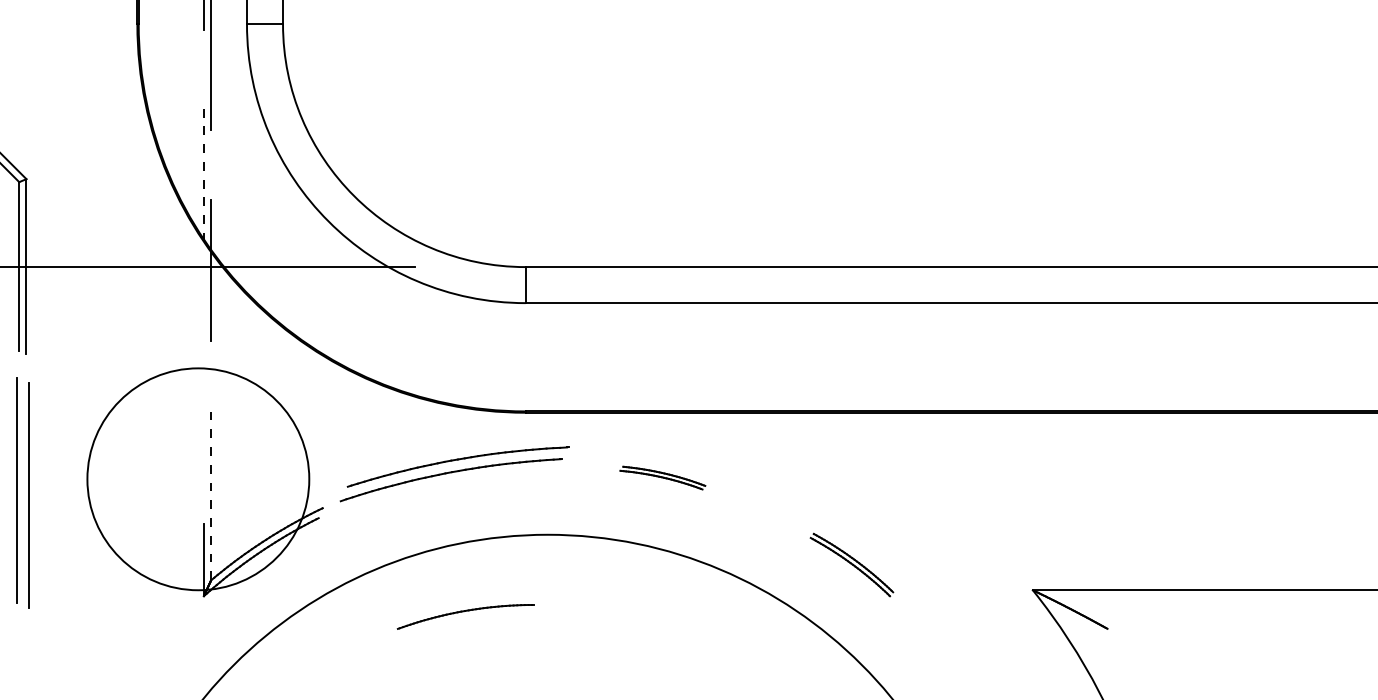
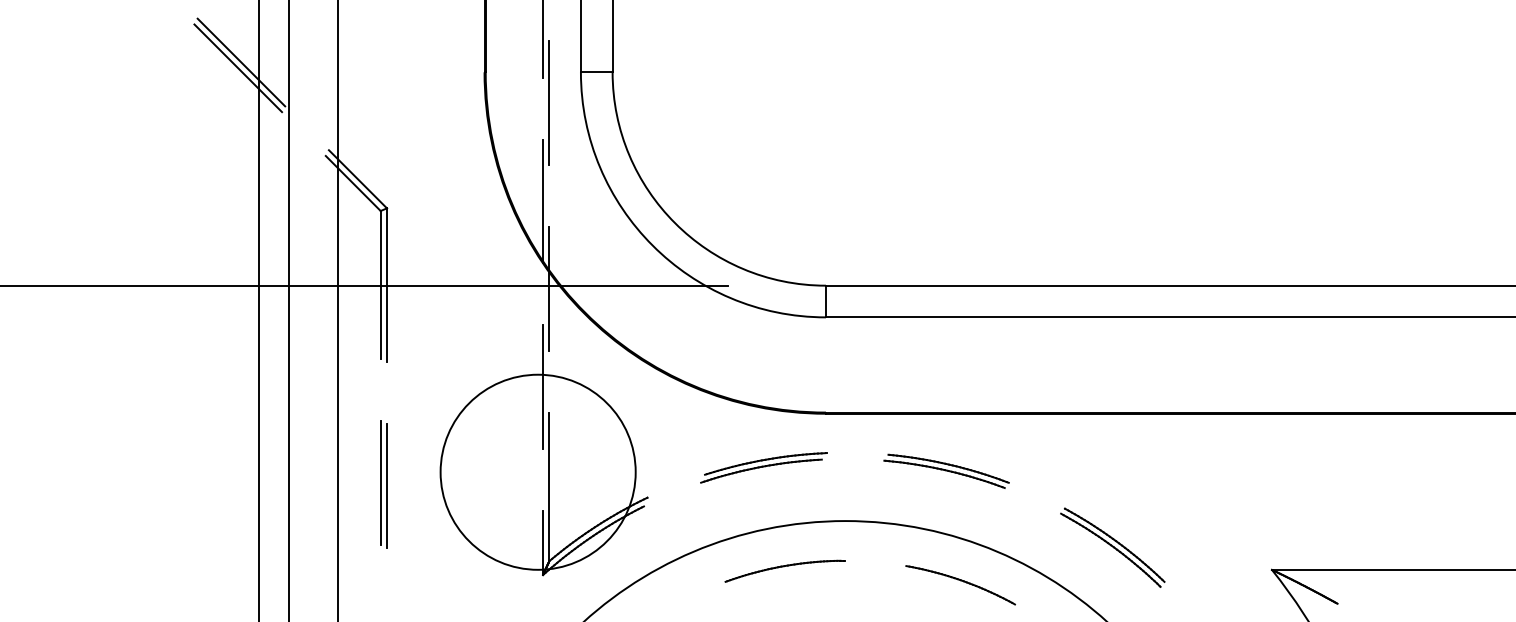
line: (204, 171) -> (543, 201), dashed -> solid
line: (204, 382) -> (543, 387), added
part: (454, 473) -> (763, 467), size x0.62
part: (662, 477) -> (946, 470), size x1.67
part: (22, 493) -> (383, 484), size x0.62
line: (211, 496) -> (549, 487), dashed -> solid
part: (851, 564) -> (1112, 547), size x1.43
part: (678, 608) -> (960, 585), added
part: (464, 616) -> (784, 570), moved

